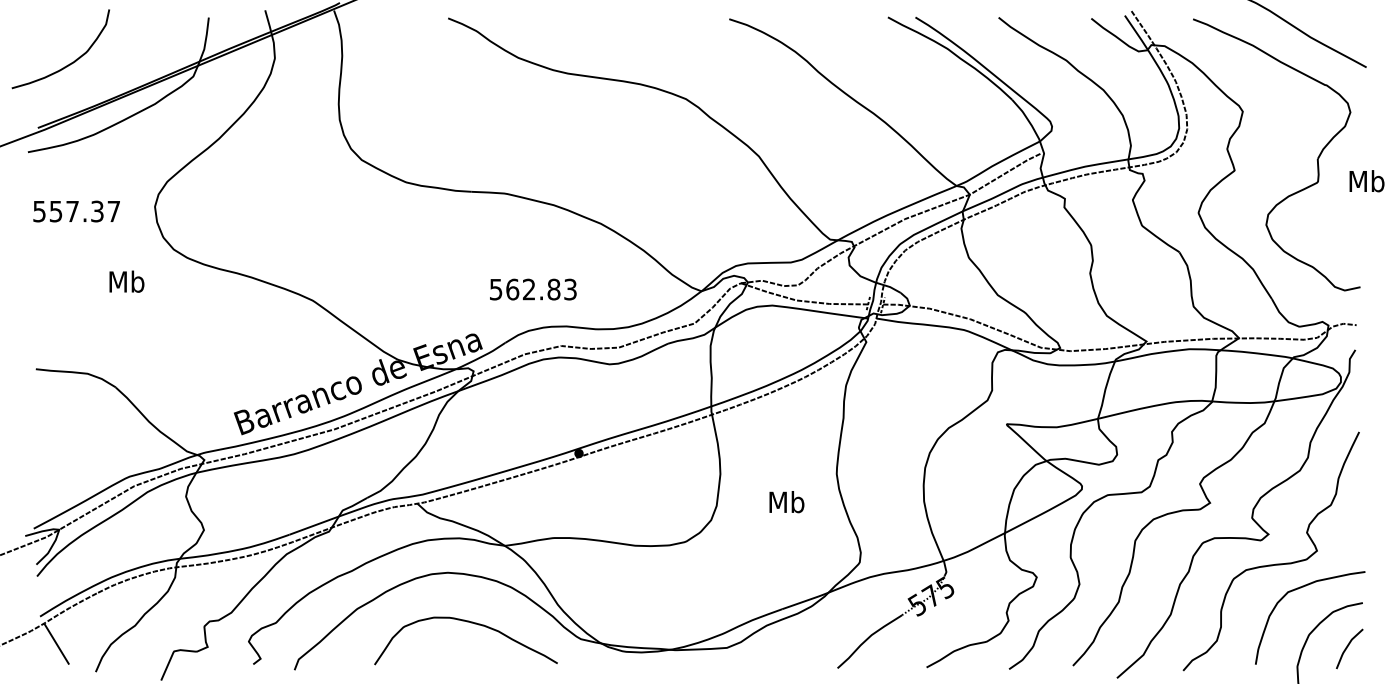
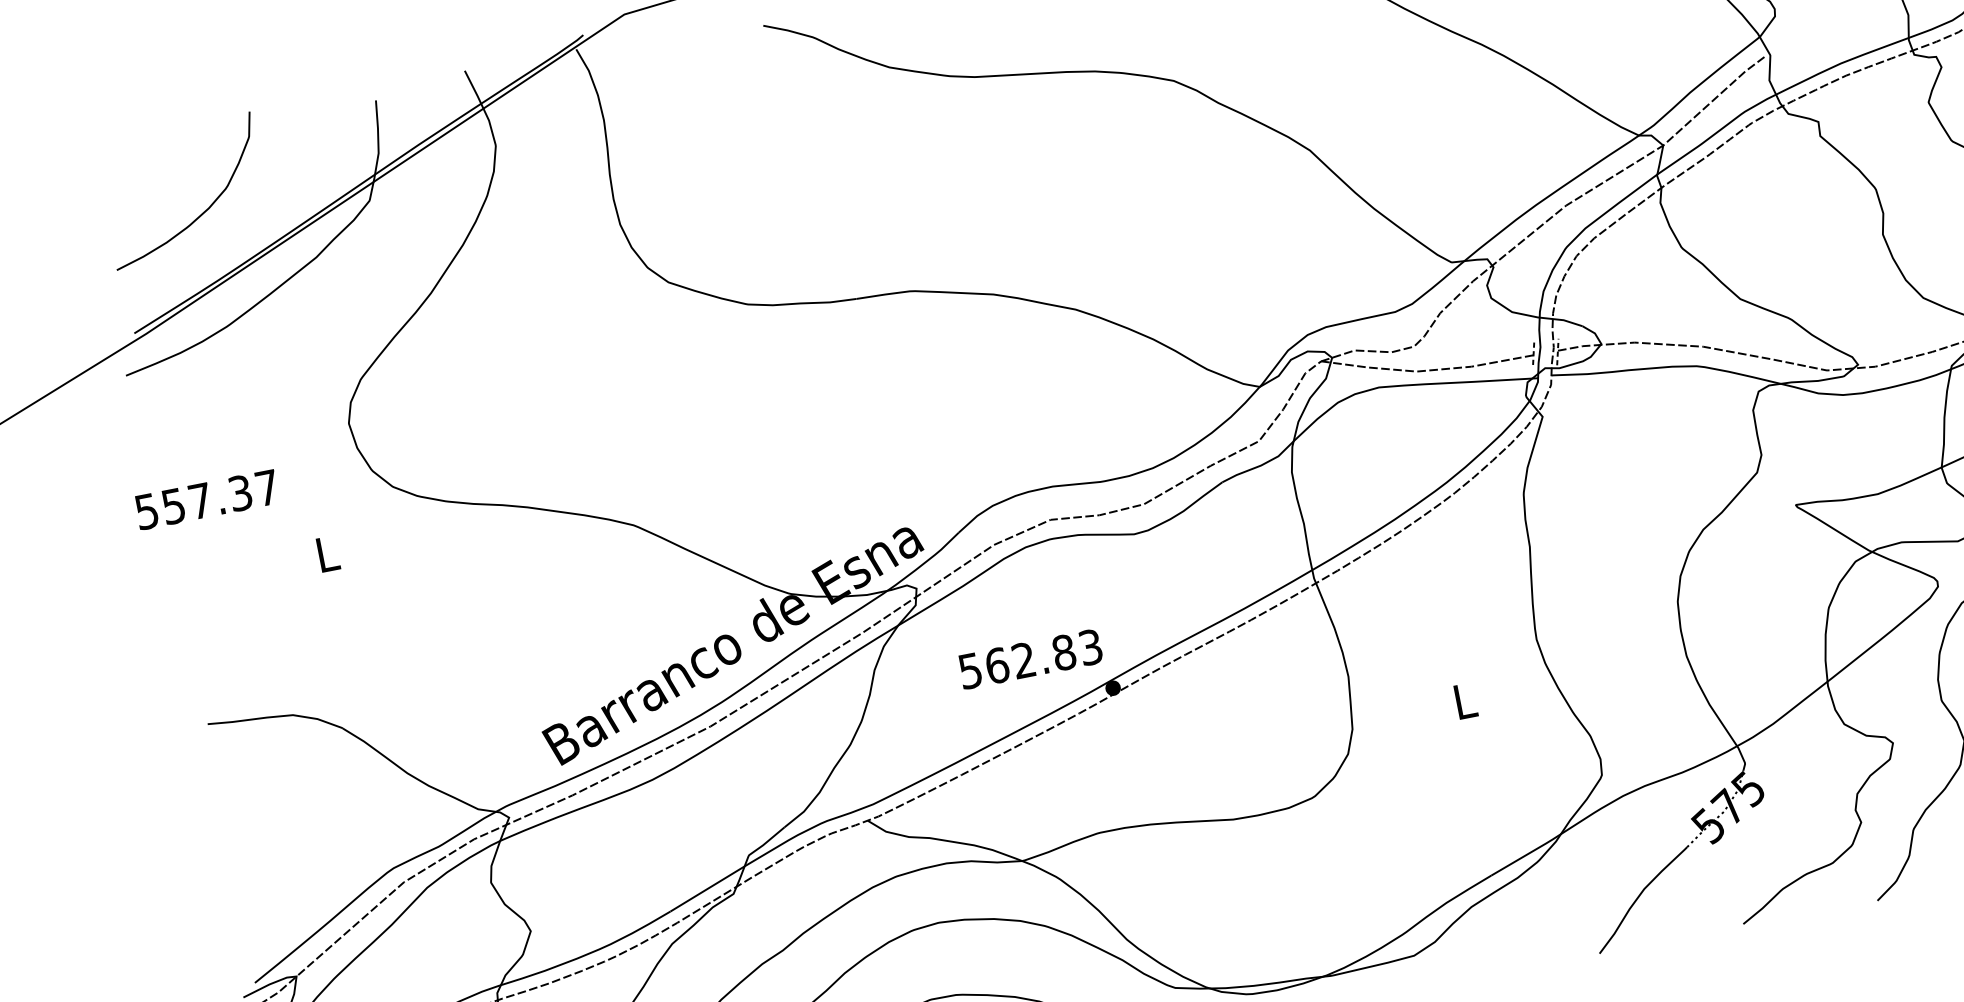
curve: (67, 64) -> (199, 213), moved
text: (76, 211) -> (206, 499), moved
text: (126, 281) -> (326, 553), Mb -> L
text: (533, 289) -> (1030, 658), moved
text: (786, 502) -> (1464, 701), Mb -> L

